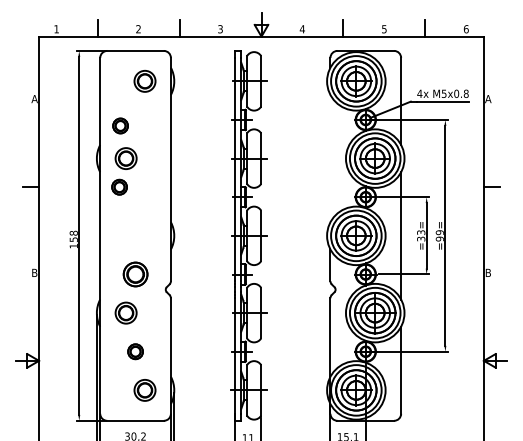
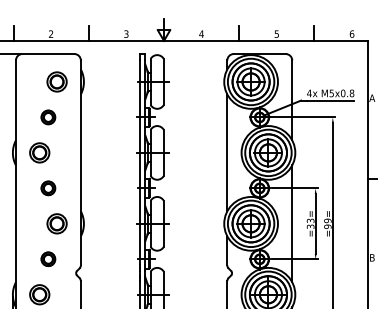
part: (120, 125) -> (48, 116), moved
line: (330, 158) -> (227, 152), added
part: (119, 186) -> (48, 187), moved
part: (144, 235) -> (56, 223), added
part: (135, 274) -> (48, 259), size x0.62

